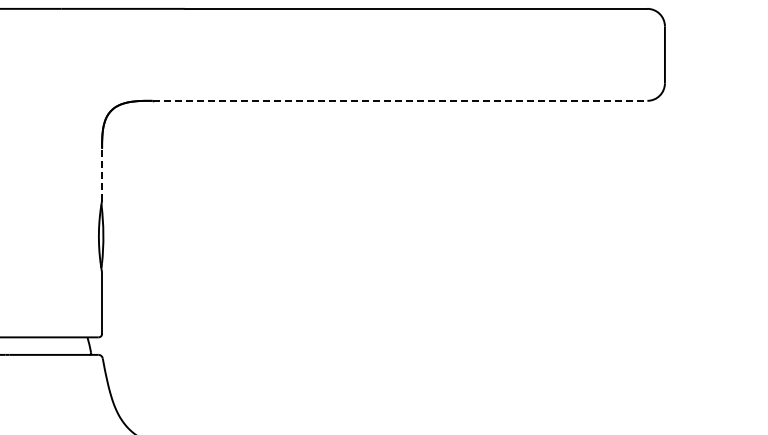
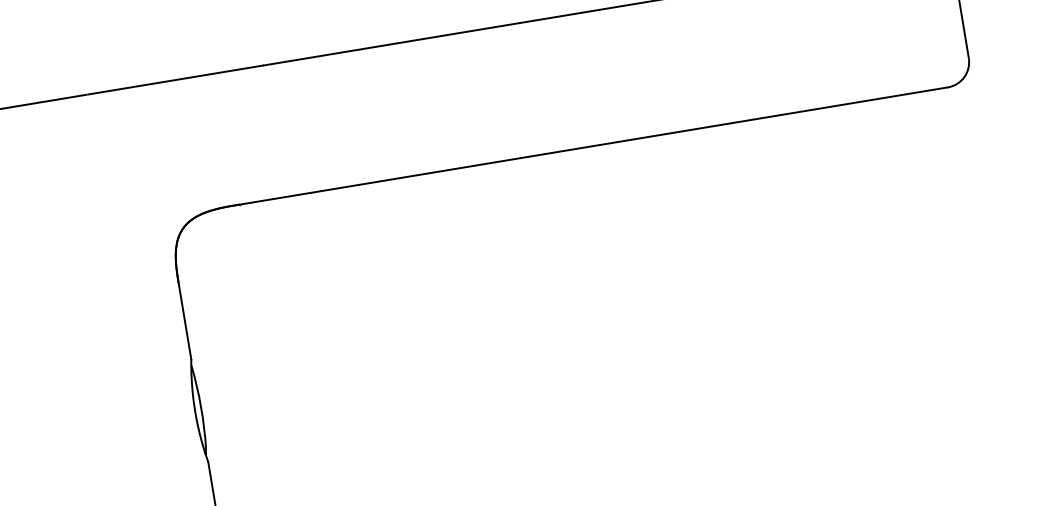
line: (400, 100) -> (594, 145), dashed -> solid
line: (102, 174) -> (185, 321), dashed -> solid

